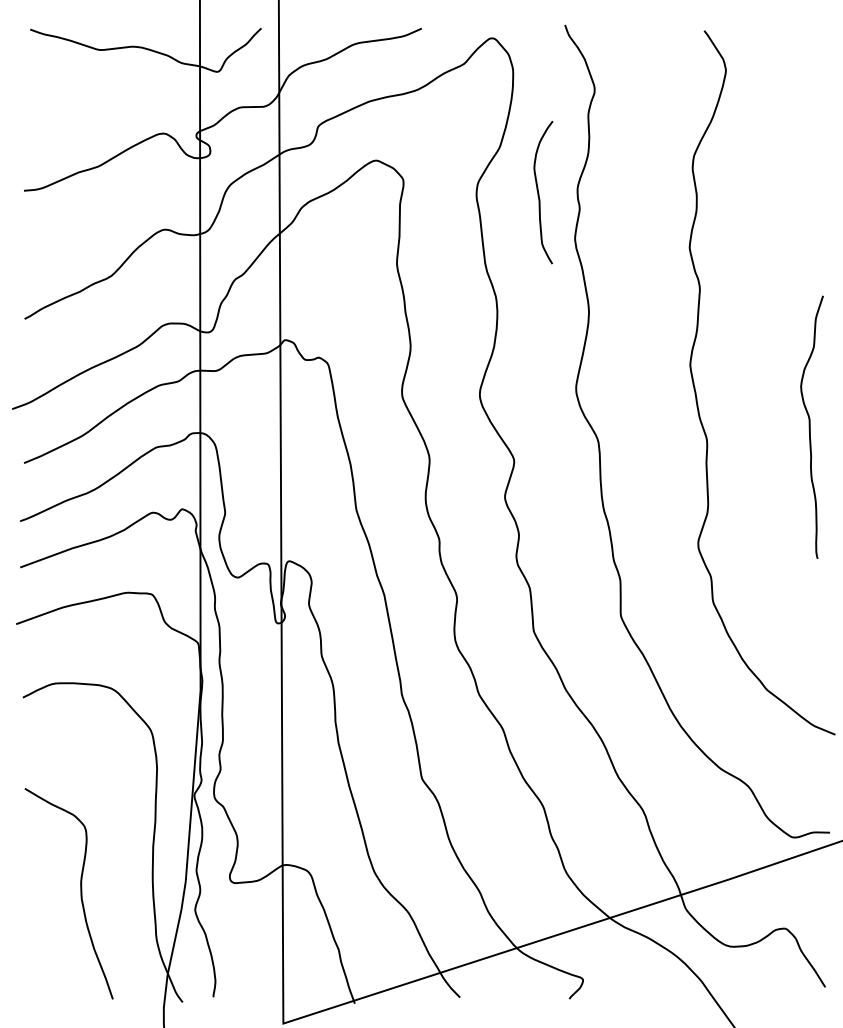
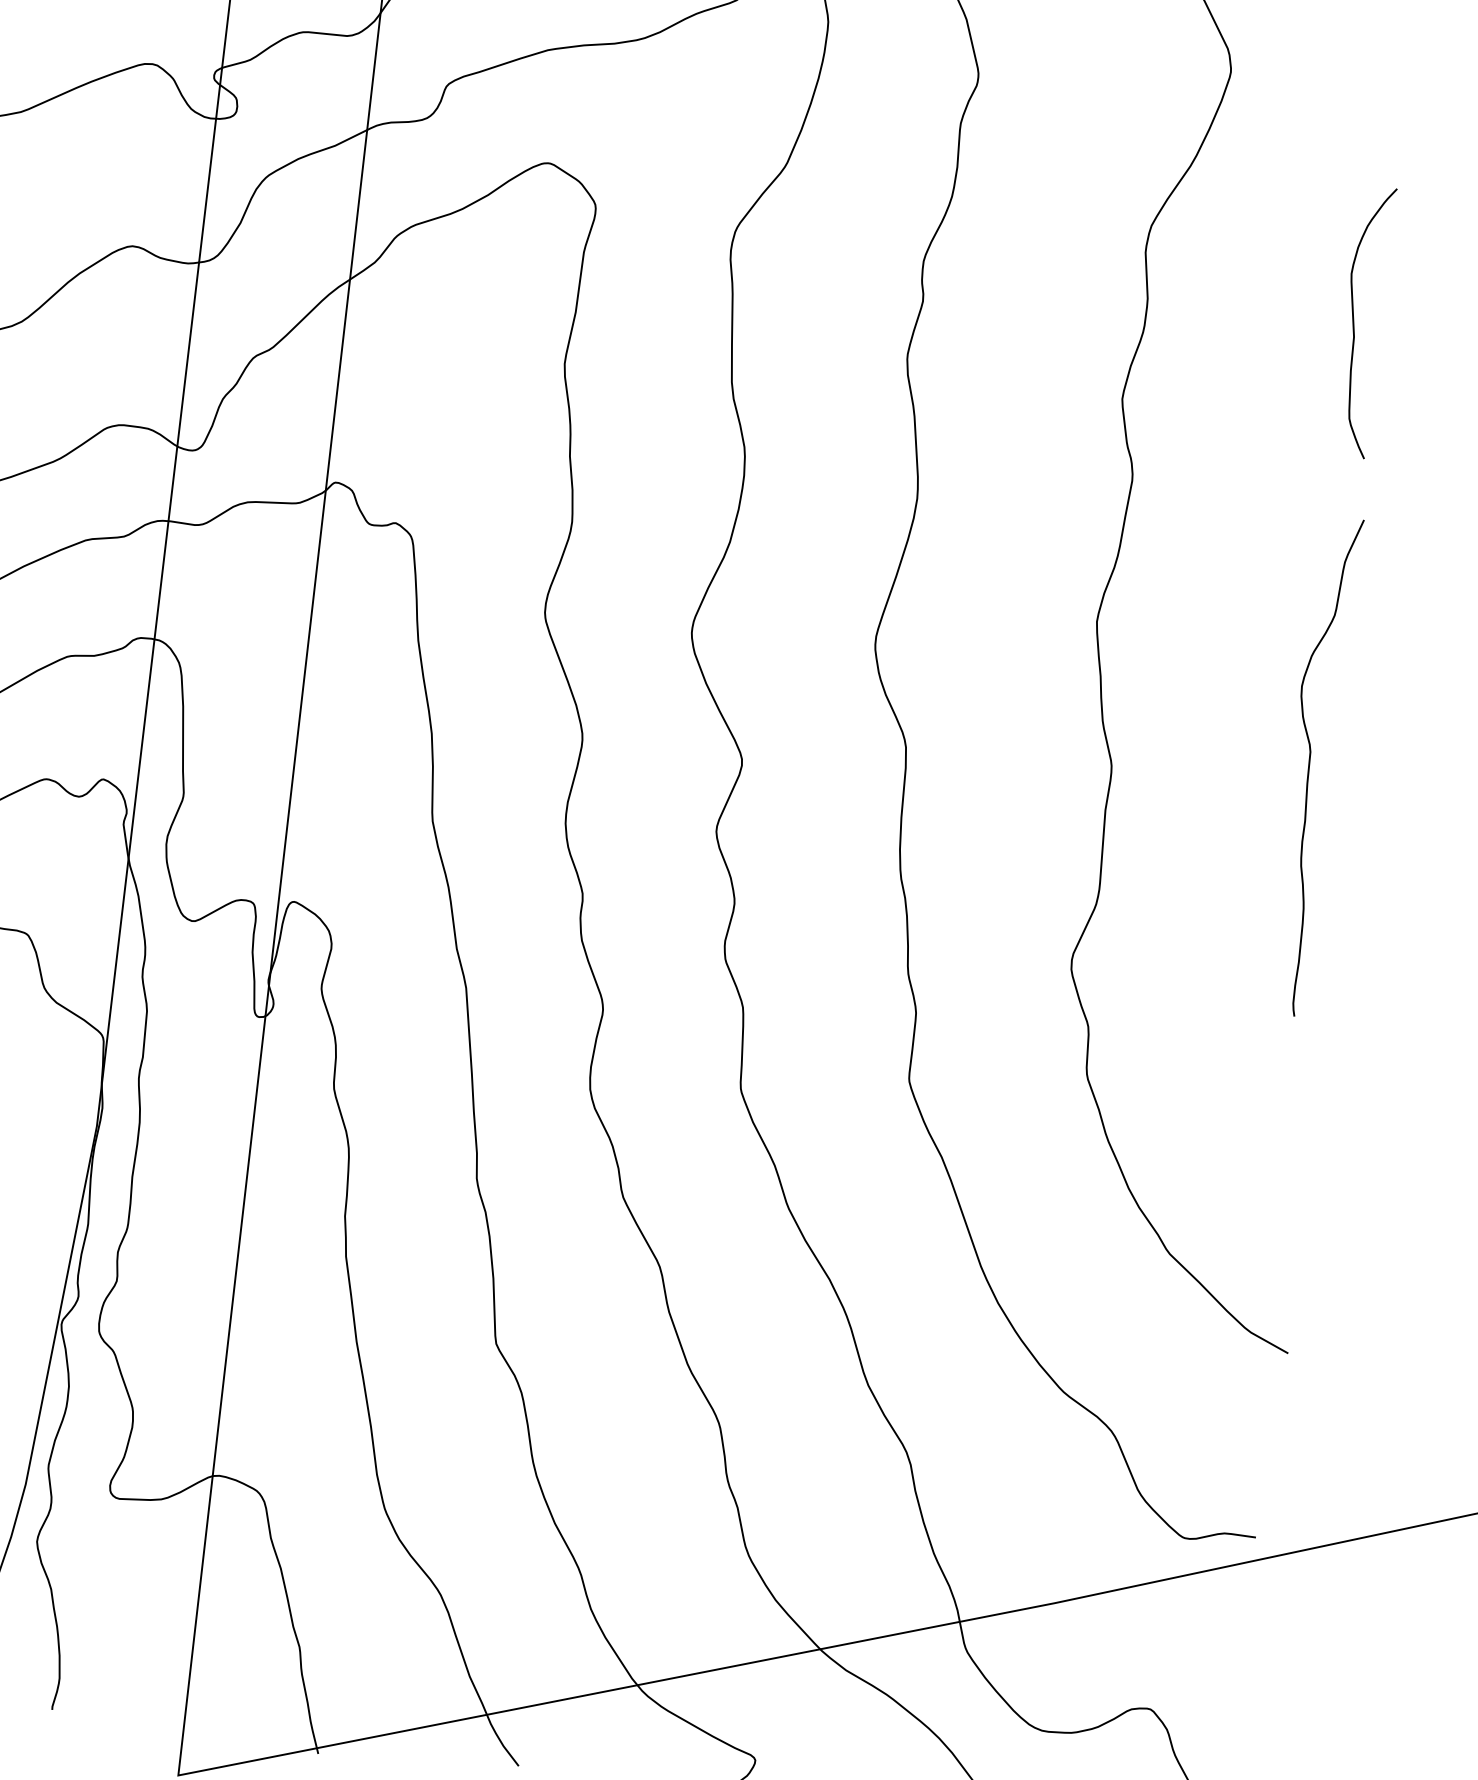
curve: (539, 193) -> (1355, 322), moved

